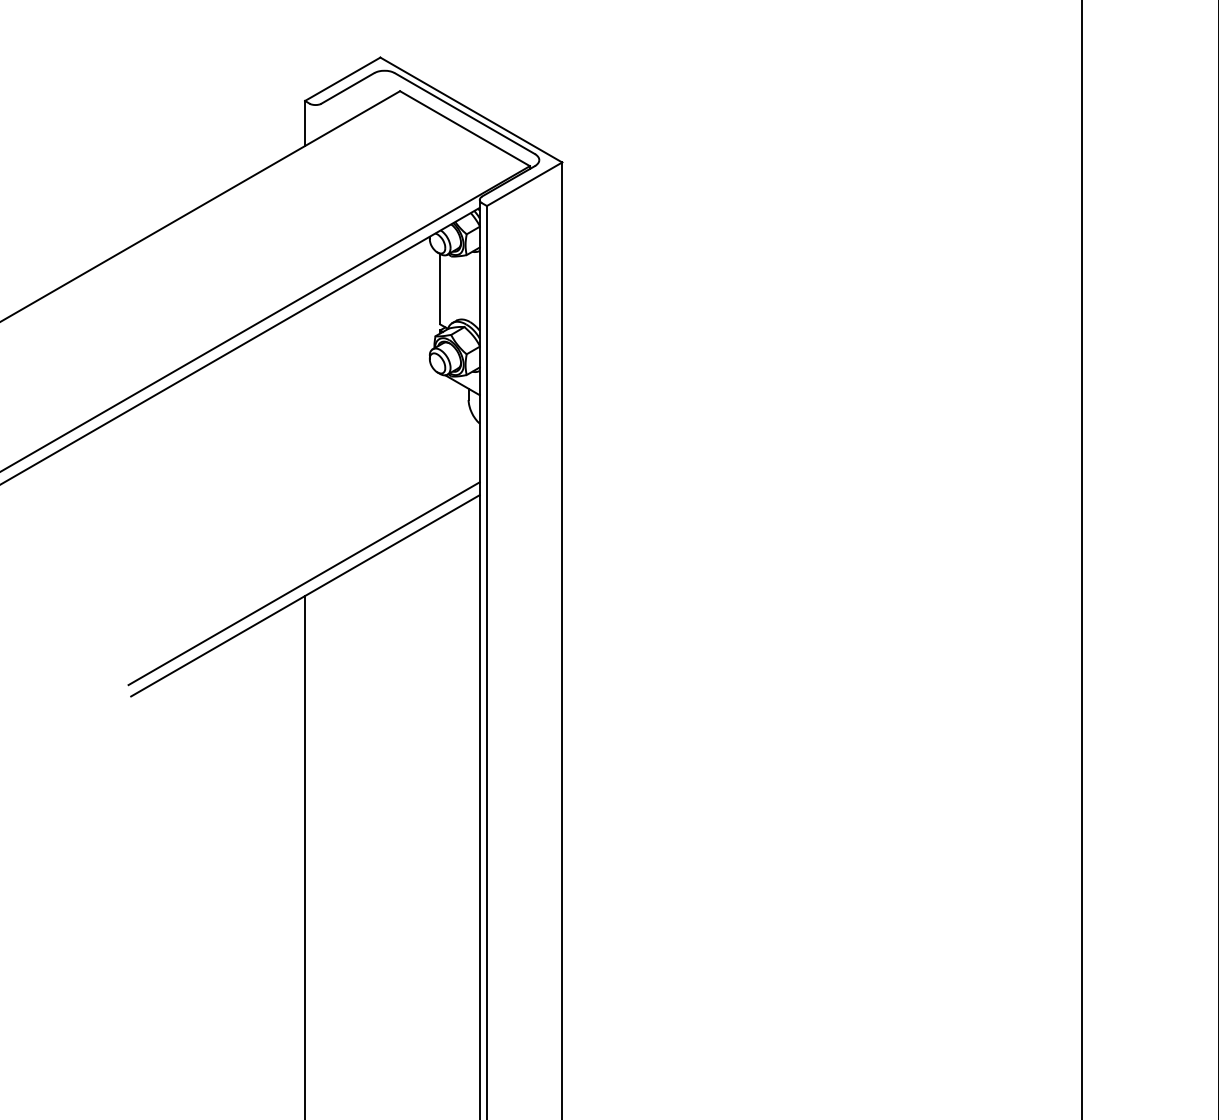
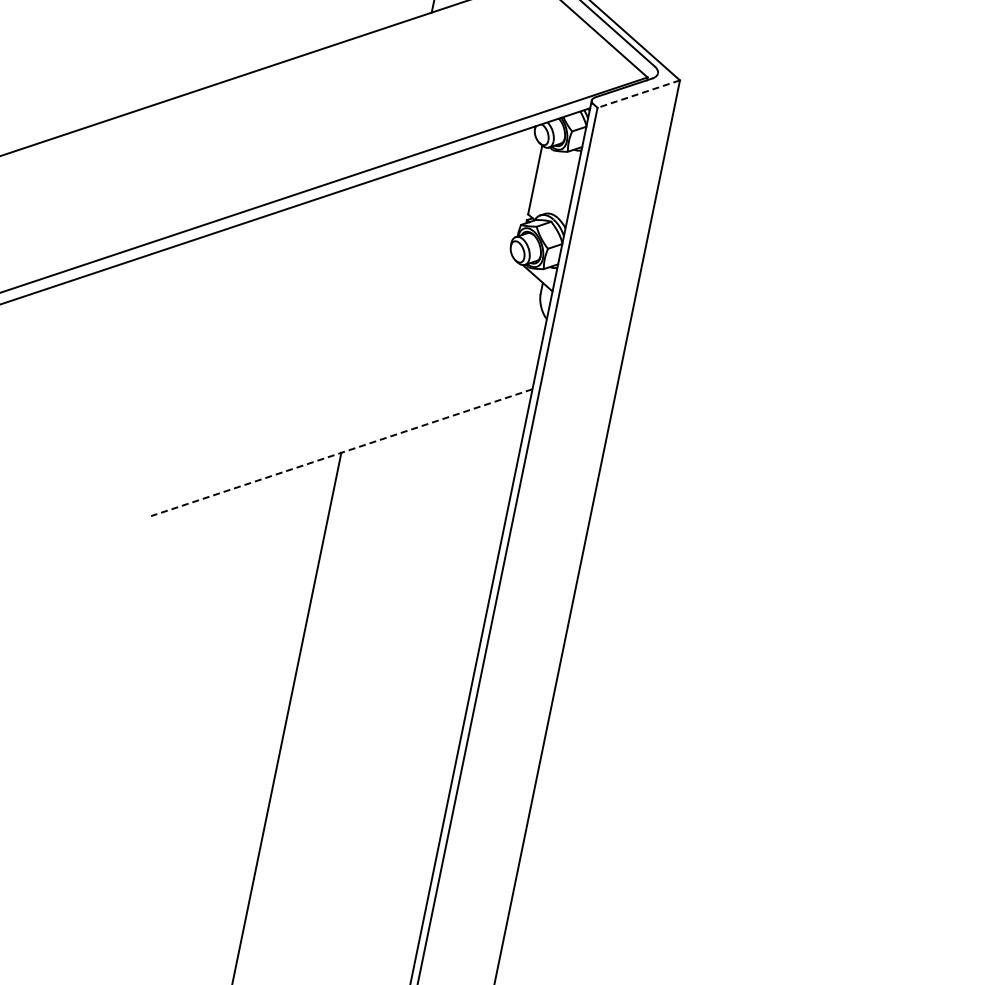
line: (524, 184) -> (638, 94), solid -> dashed
line: (303, 583) -> (342, 440), removed
line: (305, 596) -> (341, 453), solid -> dashed

